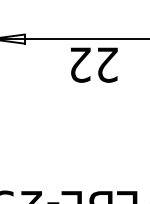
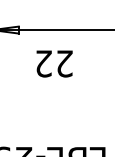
text: (94, 64) -> (54, 63), moved

